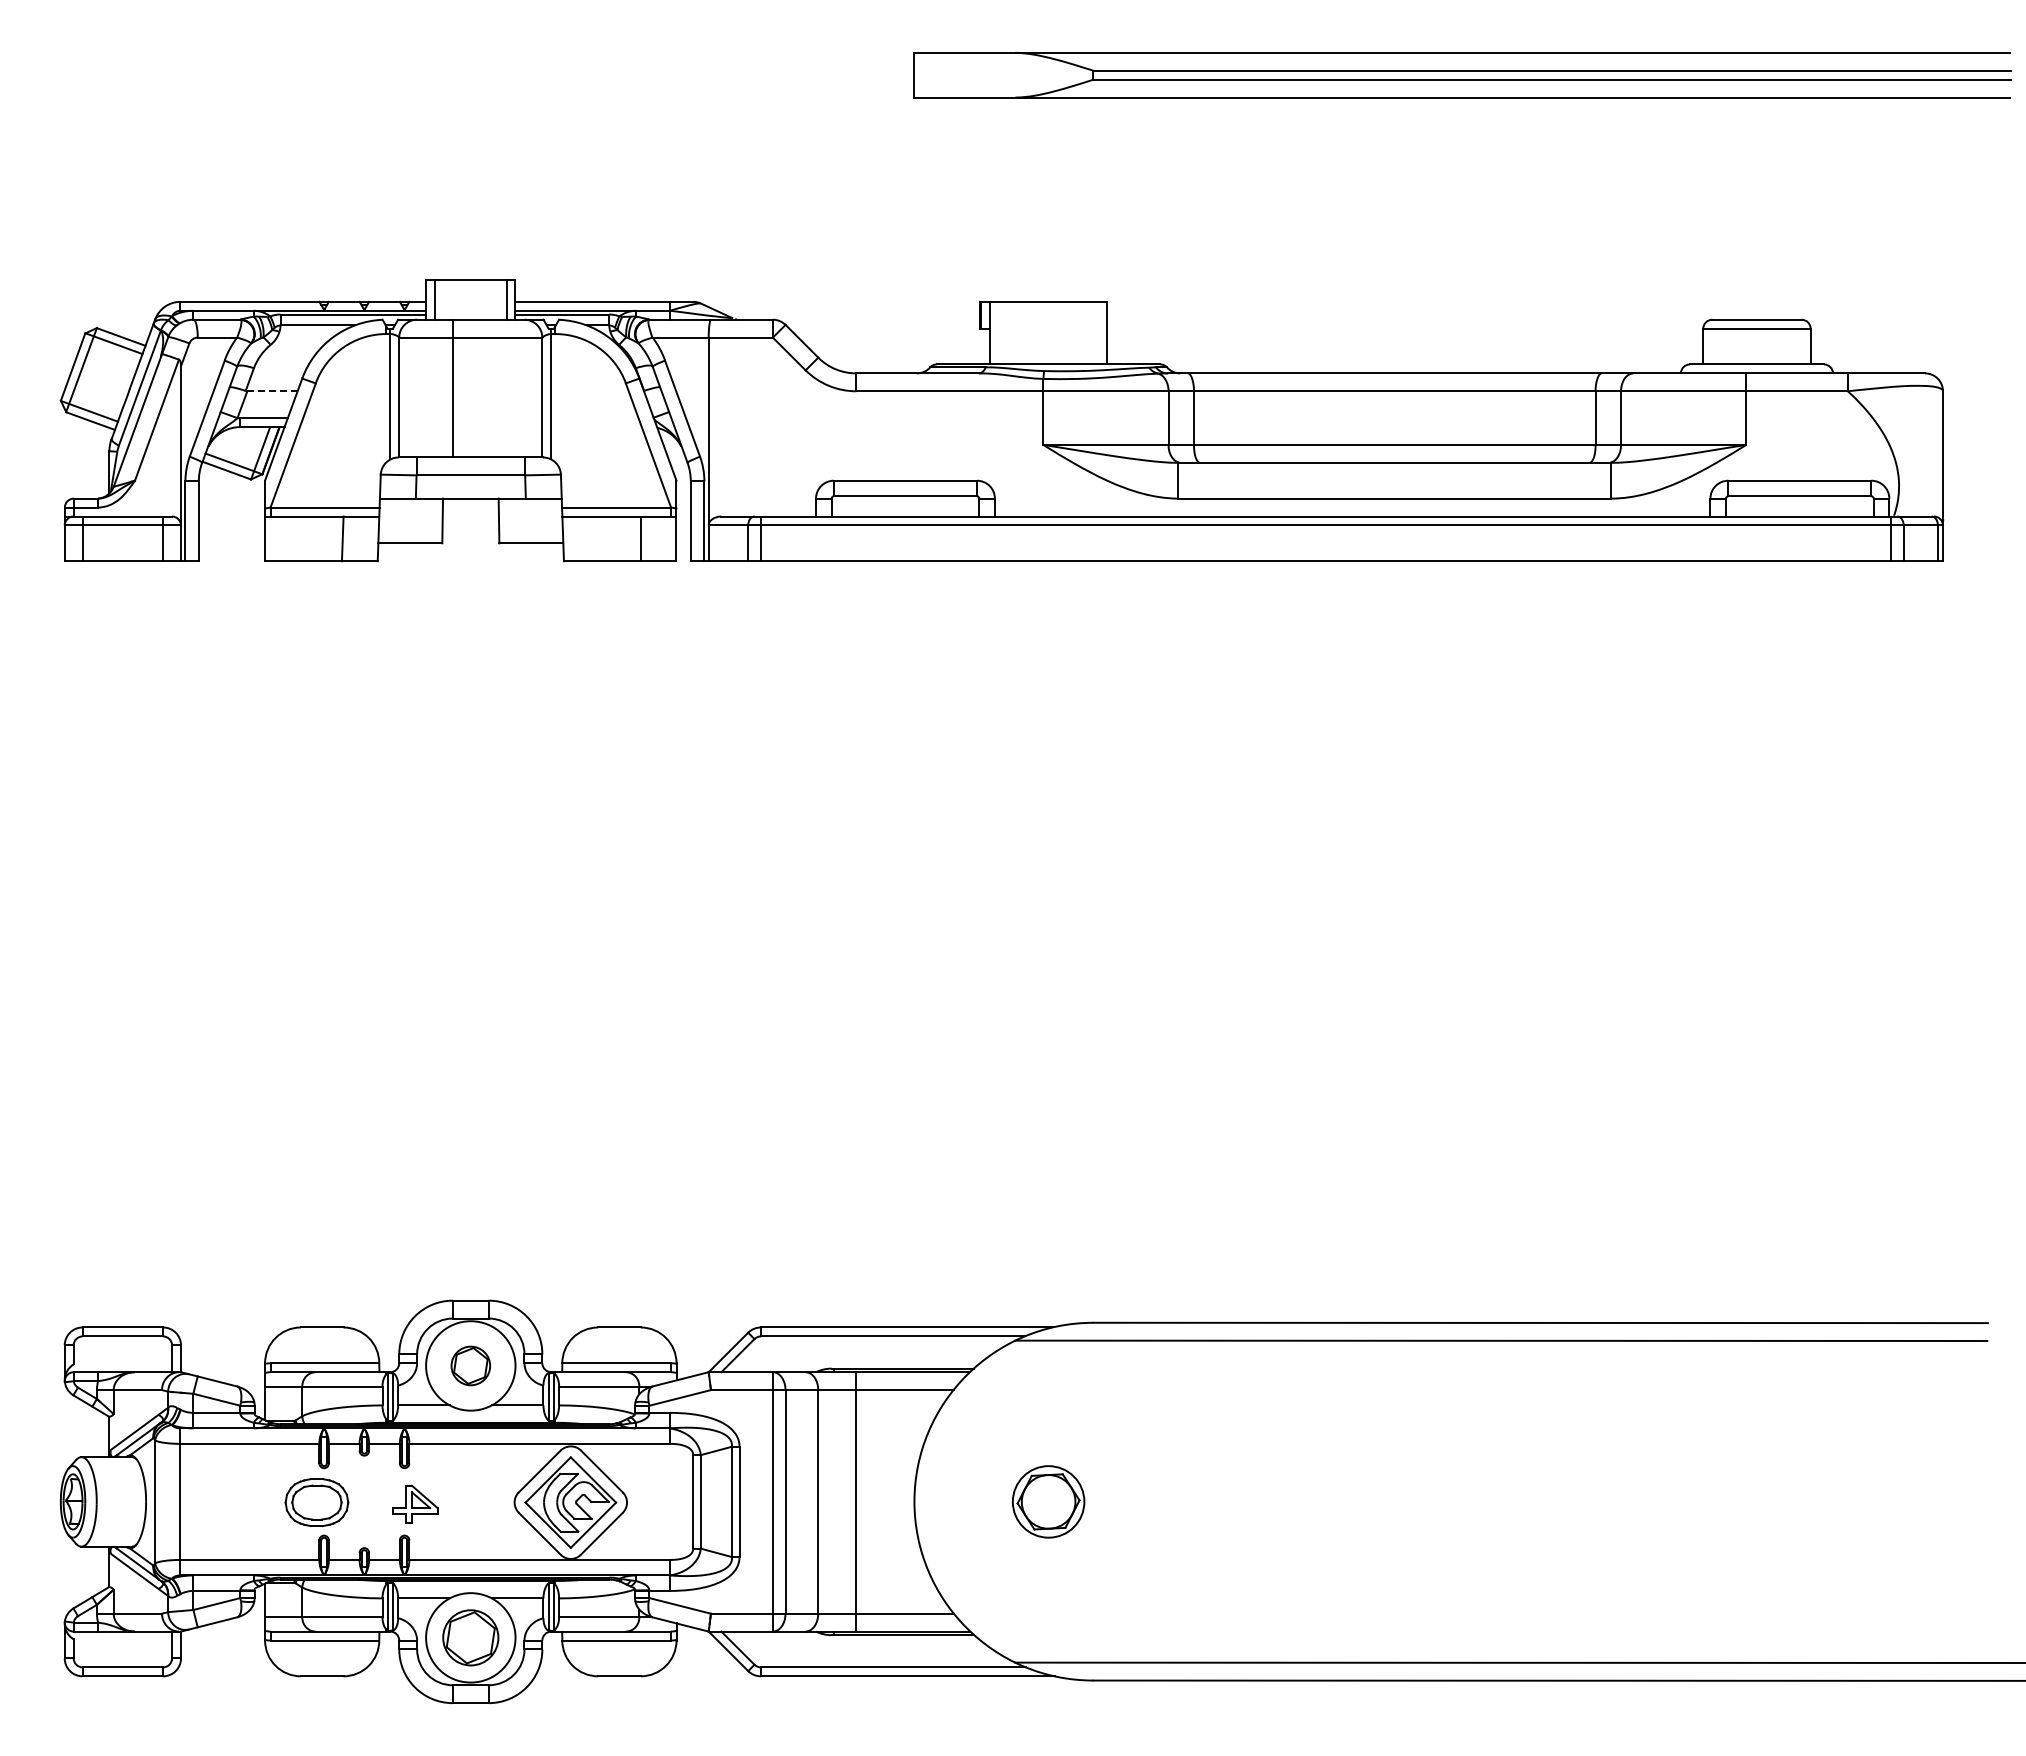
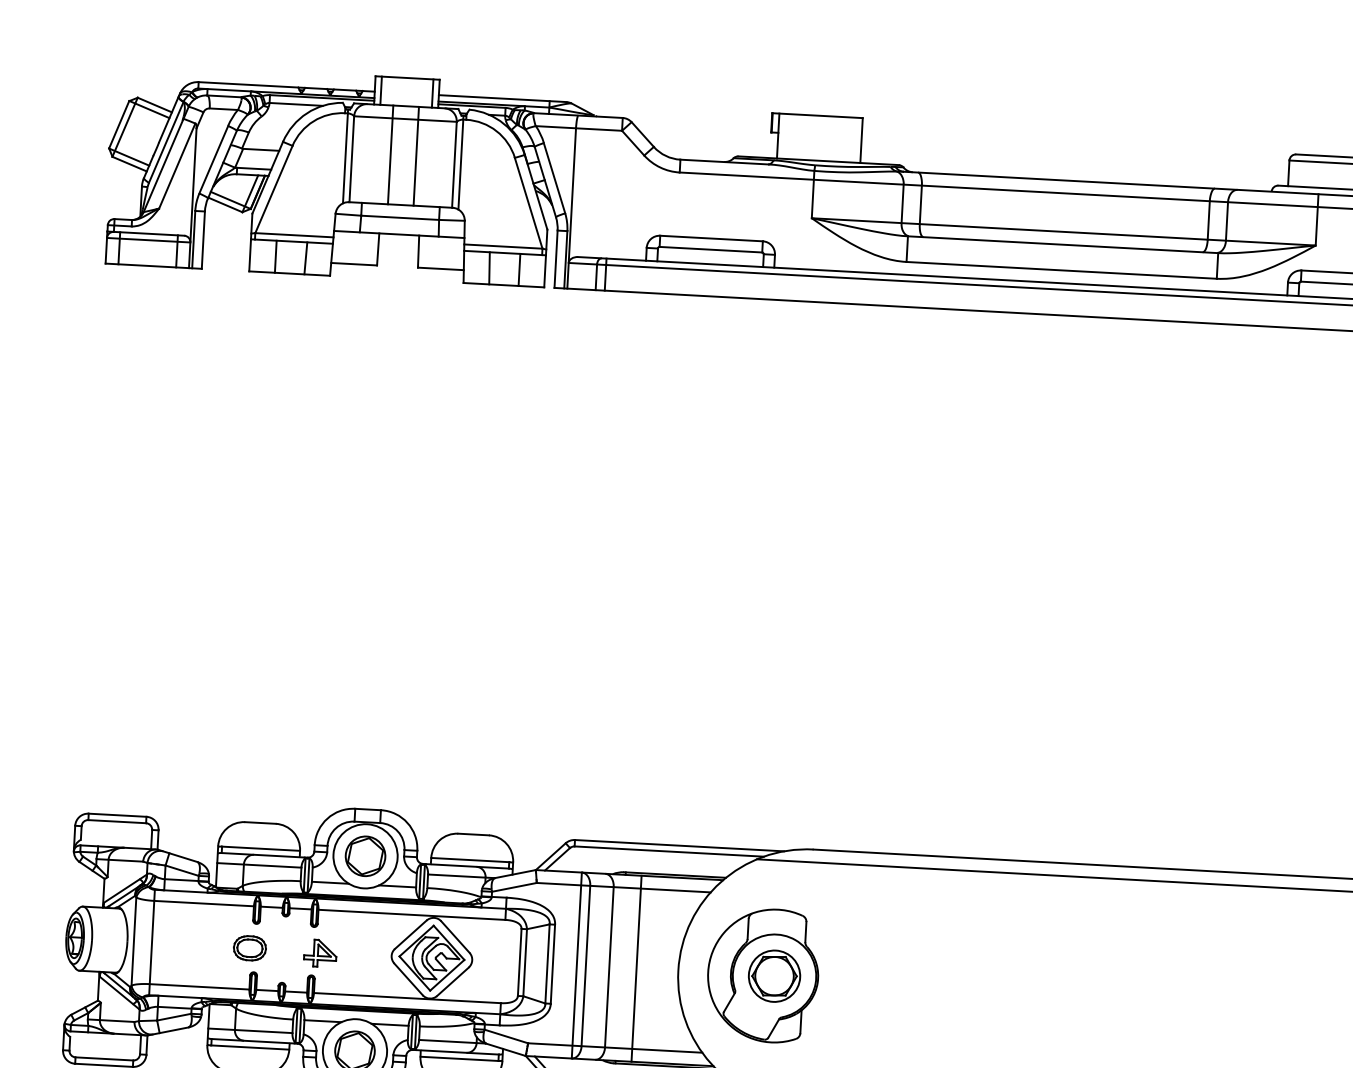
line: (488, 388) -> (416, 156), added
line: (271, 391) -> (260, 149), dashed -> solid
line: (300, 538) -> (275, 256), added
line: (598, 538) -> (489, 268), added
part: (470, 1365) -> (365, 855), size x1.43
part: (1032, 1501) -> (762, 975), added
part: (316, 1502) -> (249, 948), size x0.71

